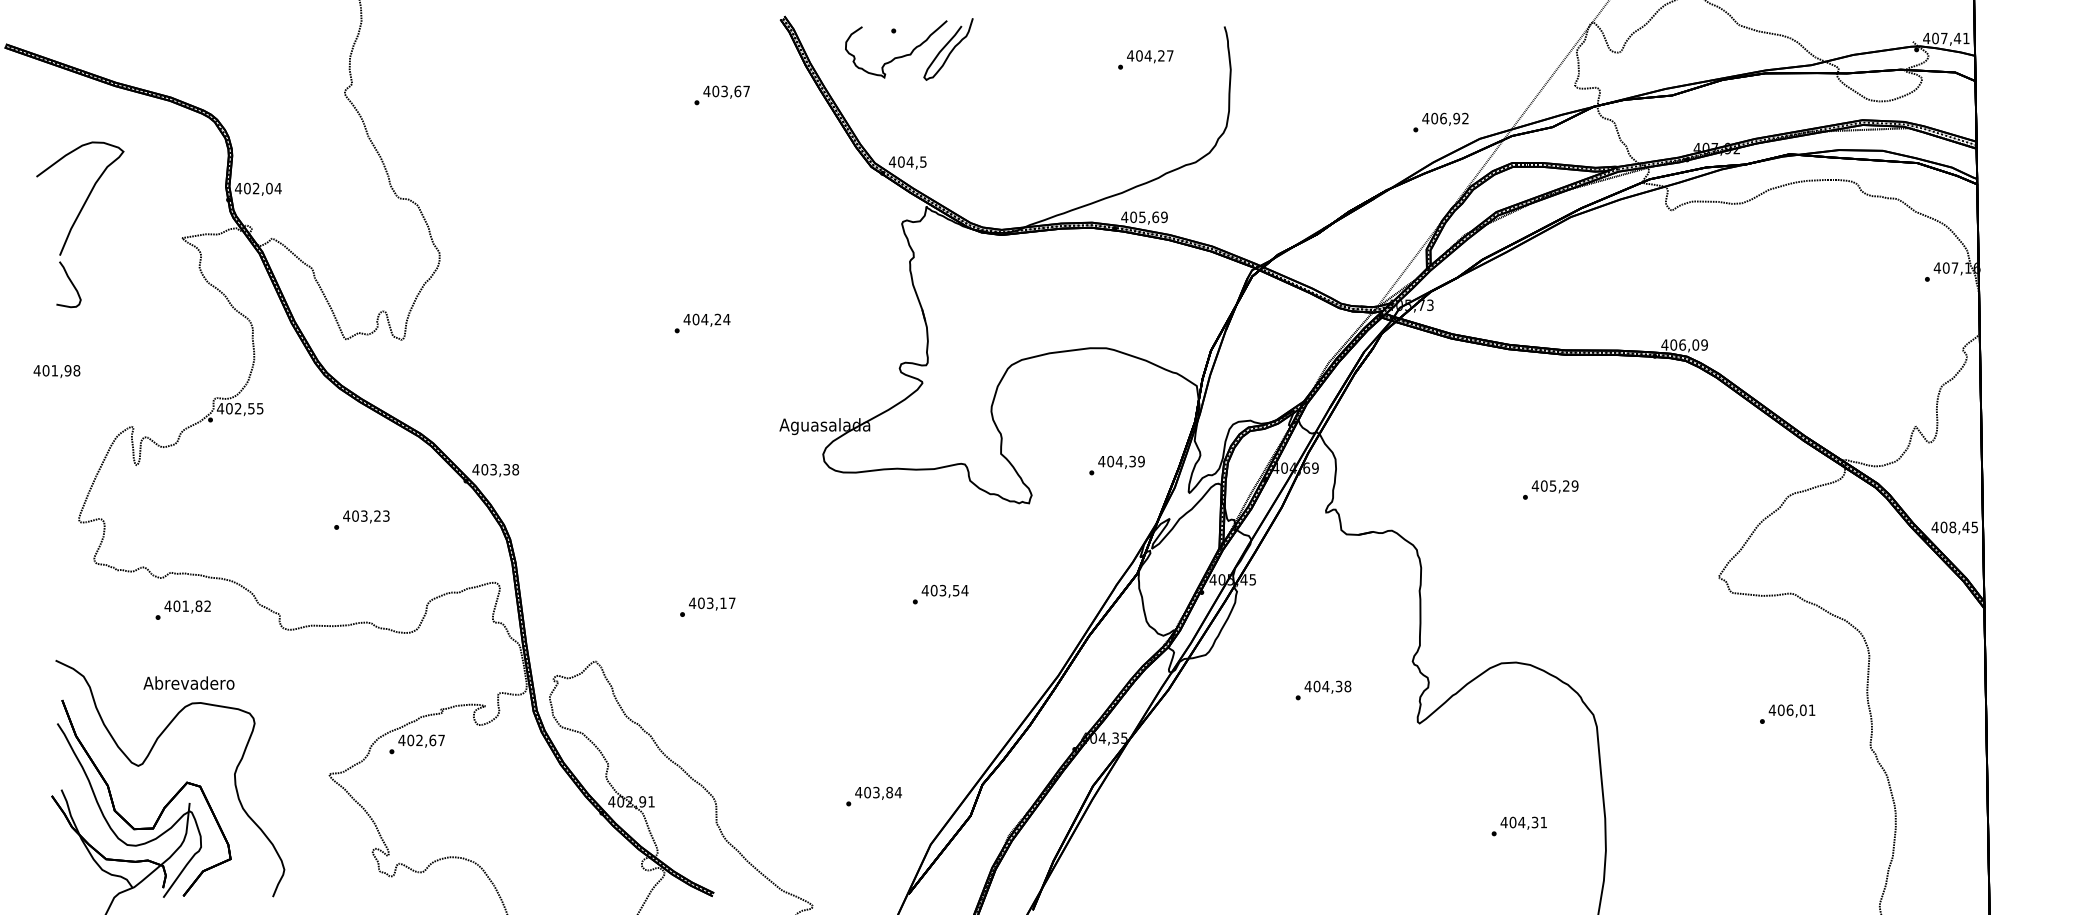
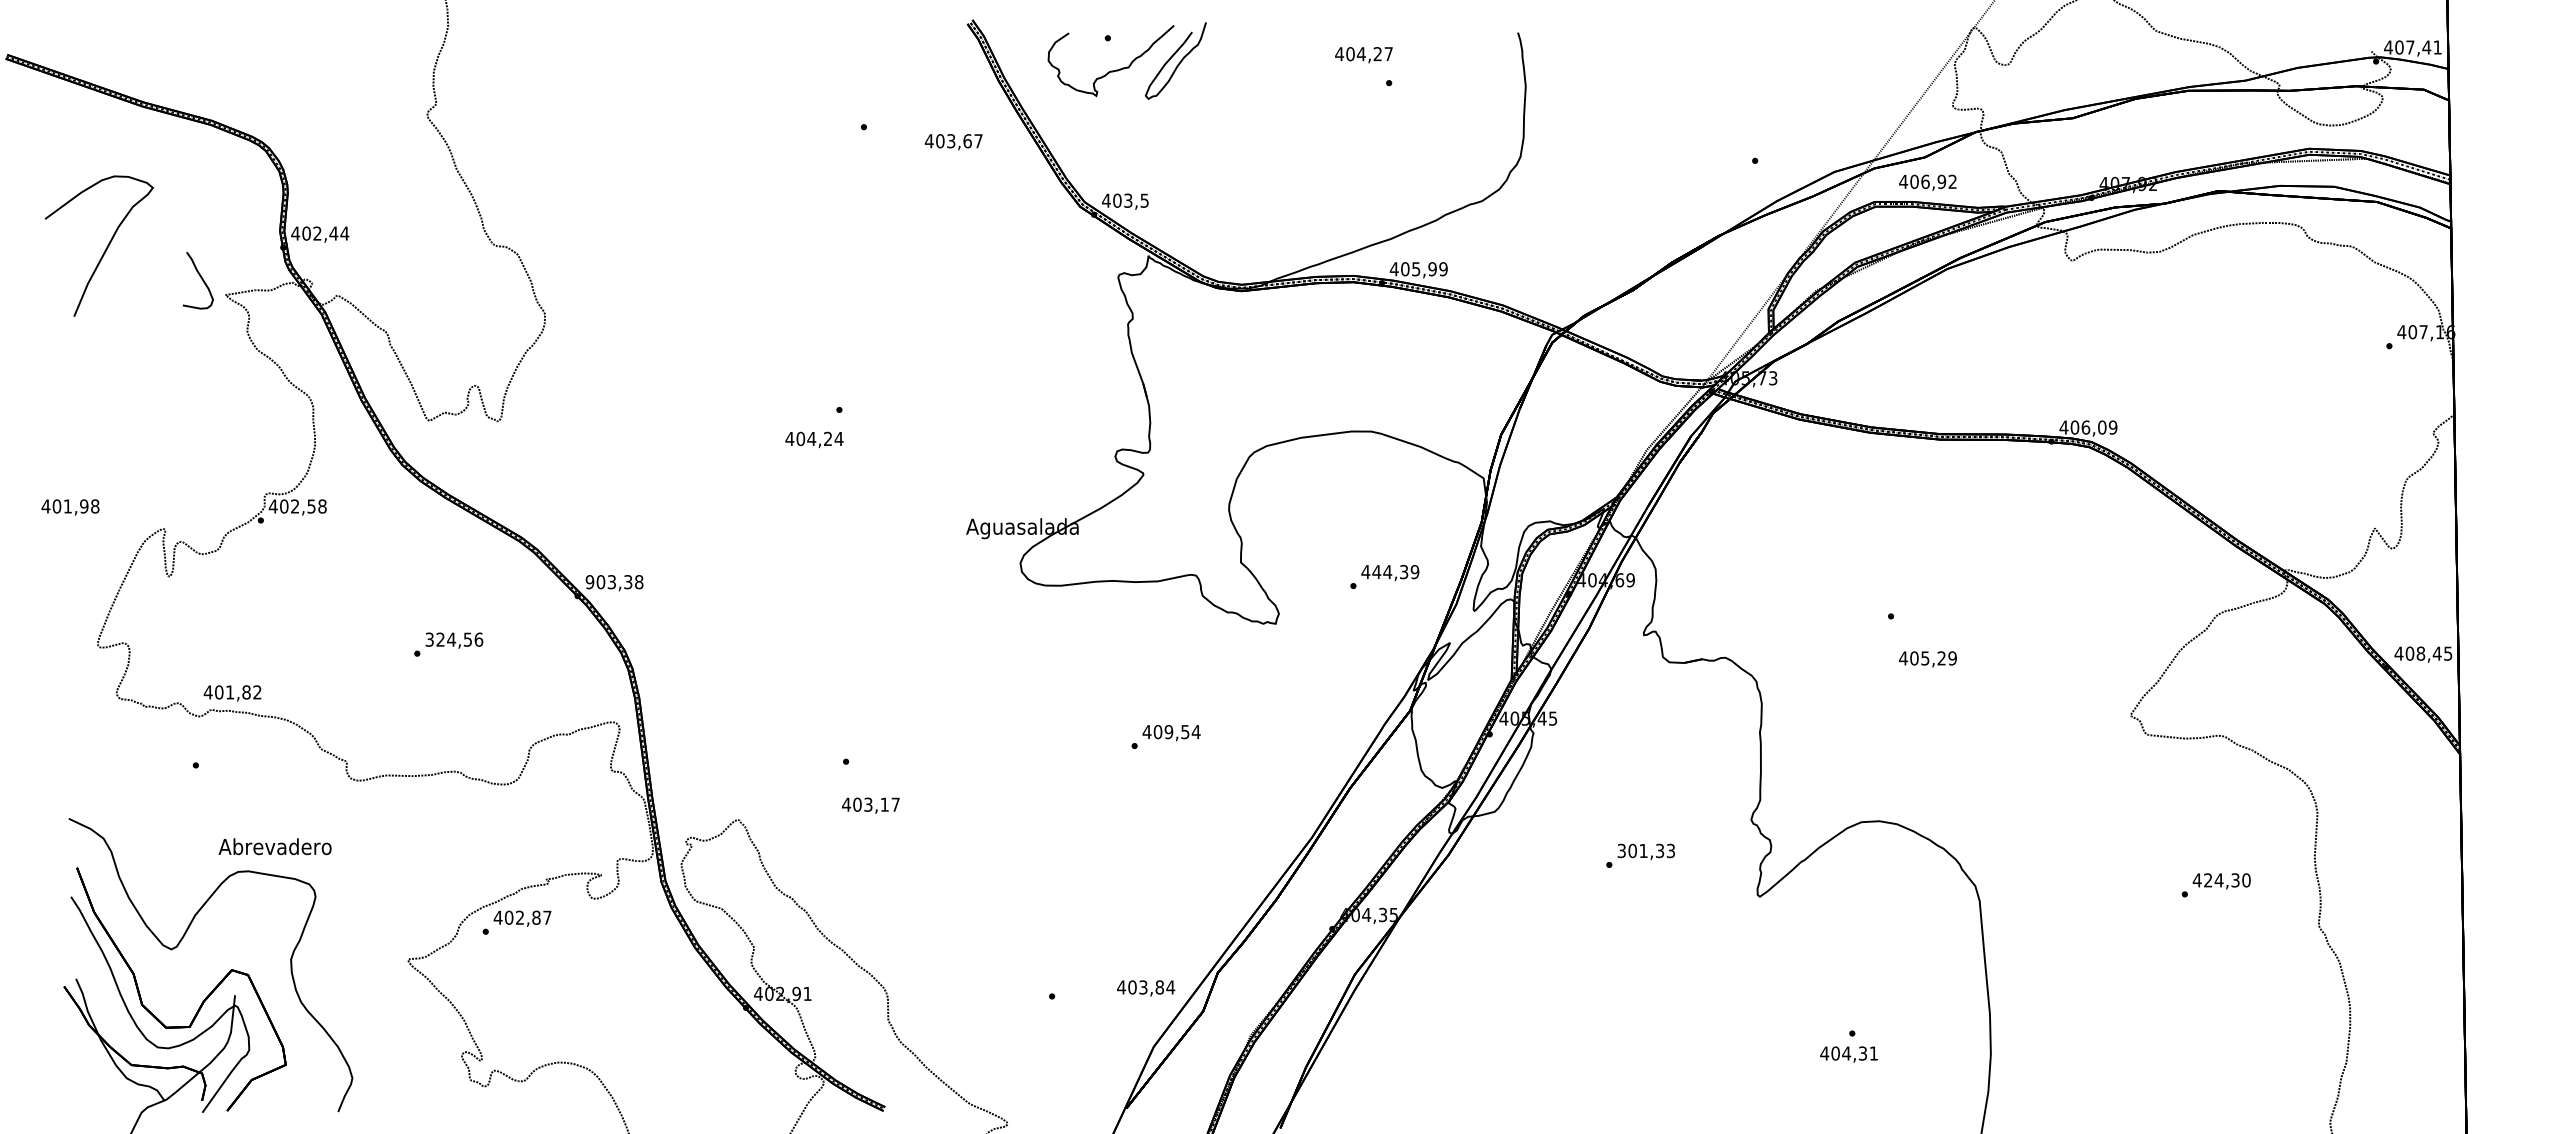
text: (1149, 57) -> (1363, 55), moved
text: (726, 92) -> (953, 142), moved
text: (1445, 119) -> (1927, 182), moved
text: (909, 161) -> (1127, 200), 404,5 -> 403,5
text: (269, 188) -> (333, 233), 402,04 -> 402,44
text: (1155, 217) -> (1432, 269), 405,69 -> 405,99
curve: (71, 283) -> (201, 279), moved
text: (707, 319) -> (814, 439), moved
text: (56, 371) -> (70, 507), moved
text: (260, 408) -> (322, 506), 402,55 -> 402,58
text: (1110, 461) -> (1376, 572), 404,39 -> 444,39
text: (475, 470) -> (589, 582), 403,38 -> 903,38
text: (1554, 486) -> (1927, 659), moved
text: (366, 515) -> (454, 639), 403,23 -> 324,56
text: (942, 590) -> (1168, 732), 403,54 -> 409,54
text: (711, 603) -> (870, 805), moved
text: (187, 607) -> (232, 693), moved
text: (188, 682) -> (274, 846), moved
text: (1328, 686) -> (1646, 850), 404,38 -> 301,33
text: (1796, 710) -> (2227, 880), 406,01 -> 424,30
text: (432, 740) -> (536, 917), 402,67 -> 402,87
text: (878, 793) -> (1146, 988), moved
text: (1523, 823) -> (1848, 1054), moved

